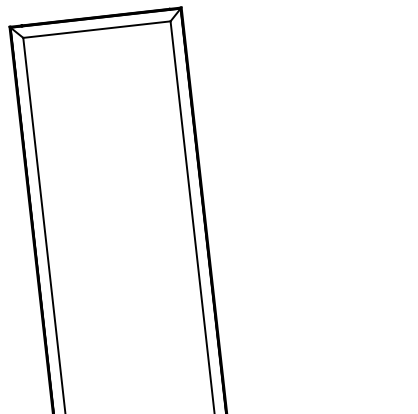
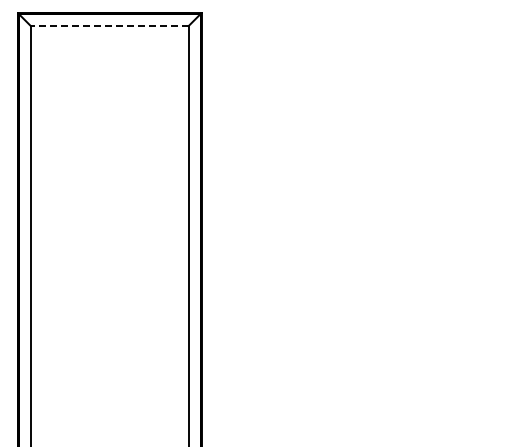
line: (96, 30) -> (109, 26), solid -> dashed

